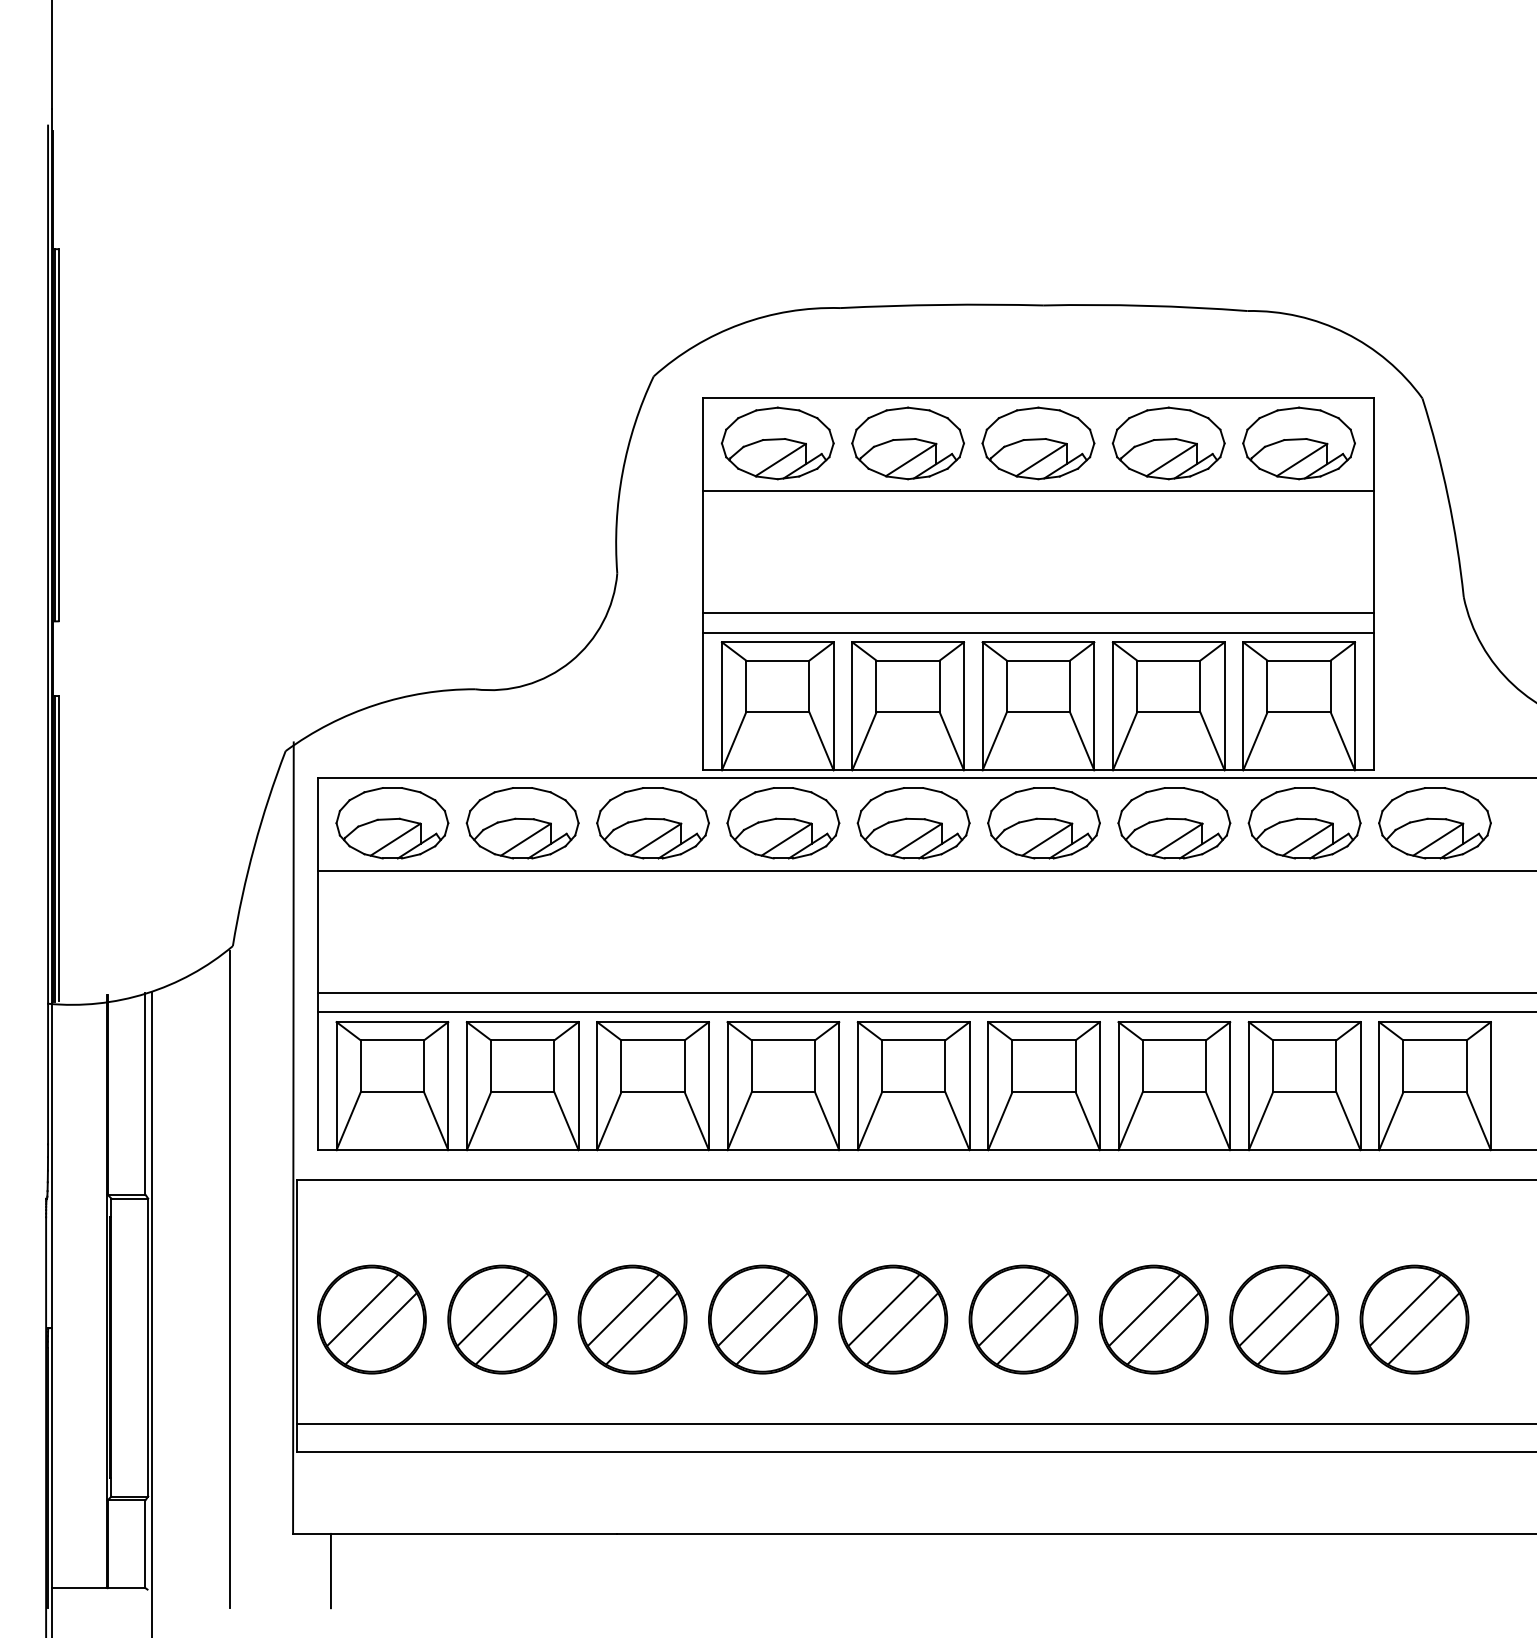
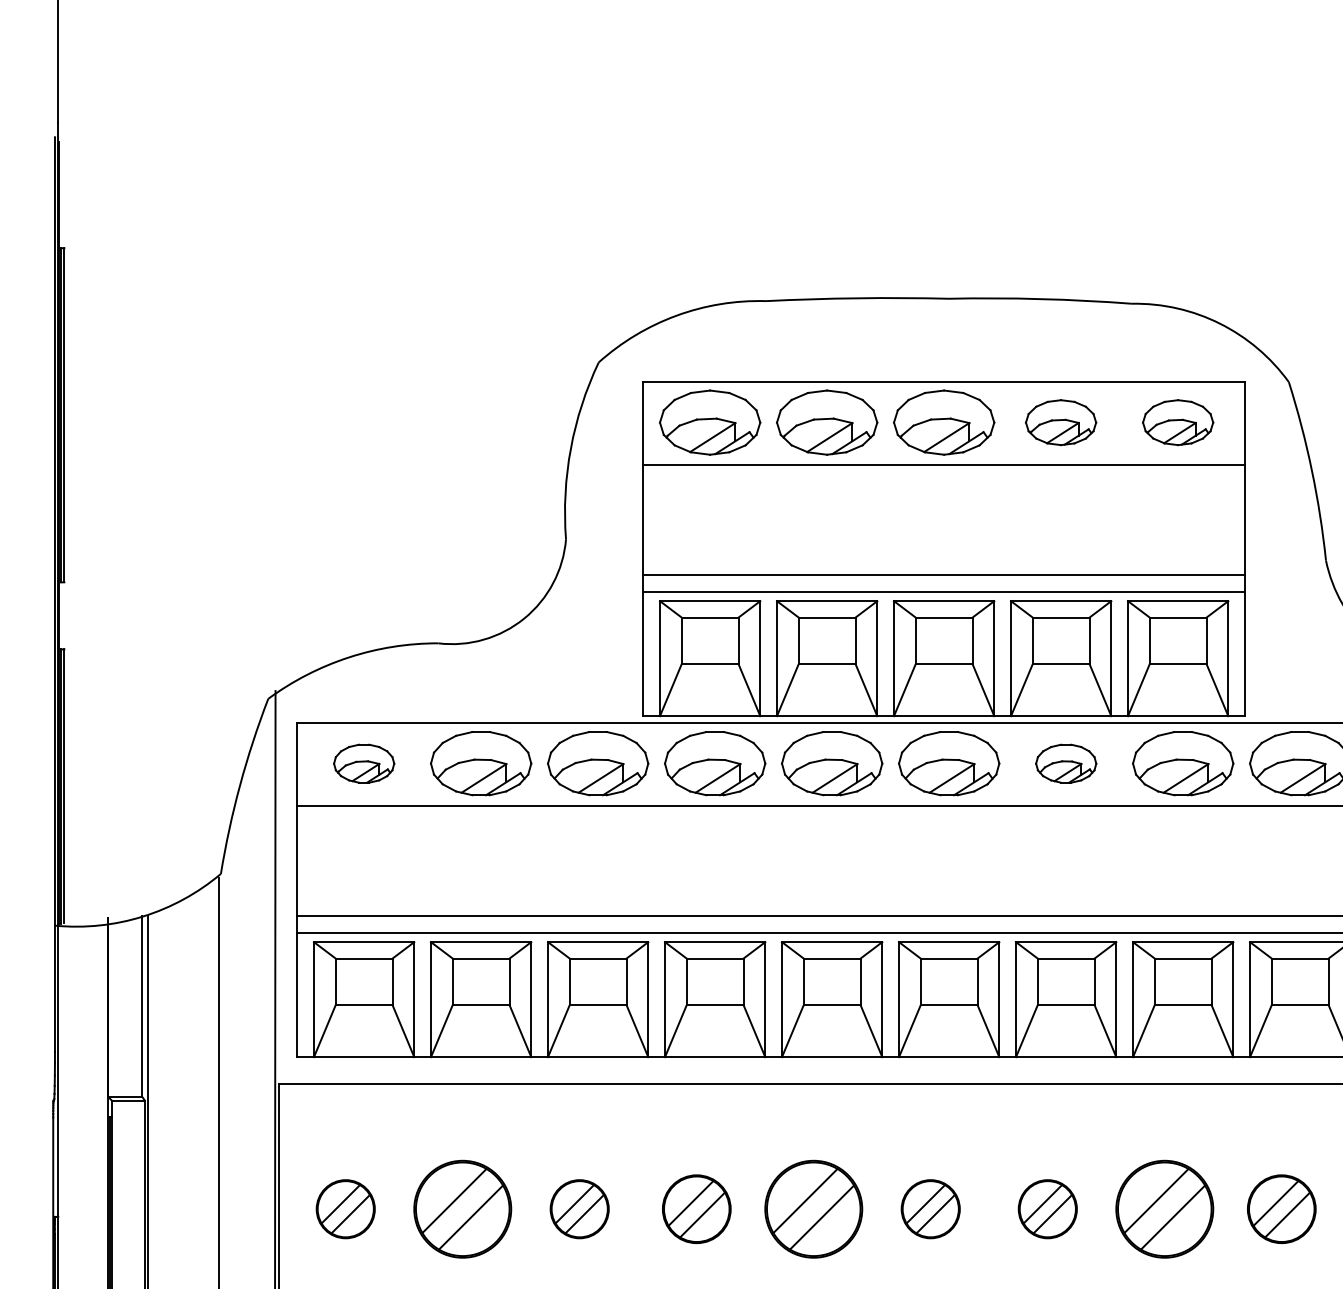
part: (1168, 443) -> (1060, 422), size x0.7
part: (1298, 443) -> (1177, 422), size x0.7
part: (392, 823) -> (364, 763), size x0.6
part: (1174, 823) -> (1066, 763), size x0.6
part: (371, 1319) -> (345, 1209), size x0.6
part: (632, 1319) -> (579, 1209), size x0.6
part: (762, 1319) -> (696, 1209), size x0.7
part: (1023, 1319) -> (930, 1209), size x0.6
part: (1153, 1319) -> (1047, 1209), size x0.6
part: (1414, 1319) -> (1281, 1209), size x0.7

